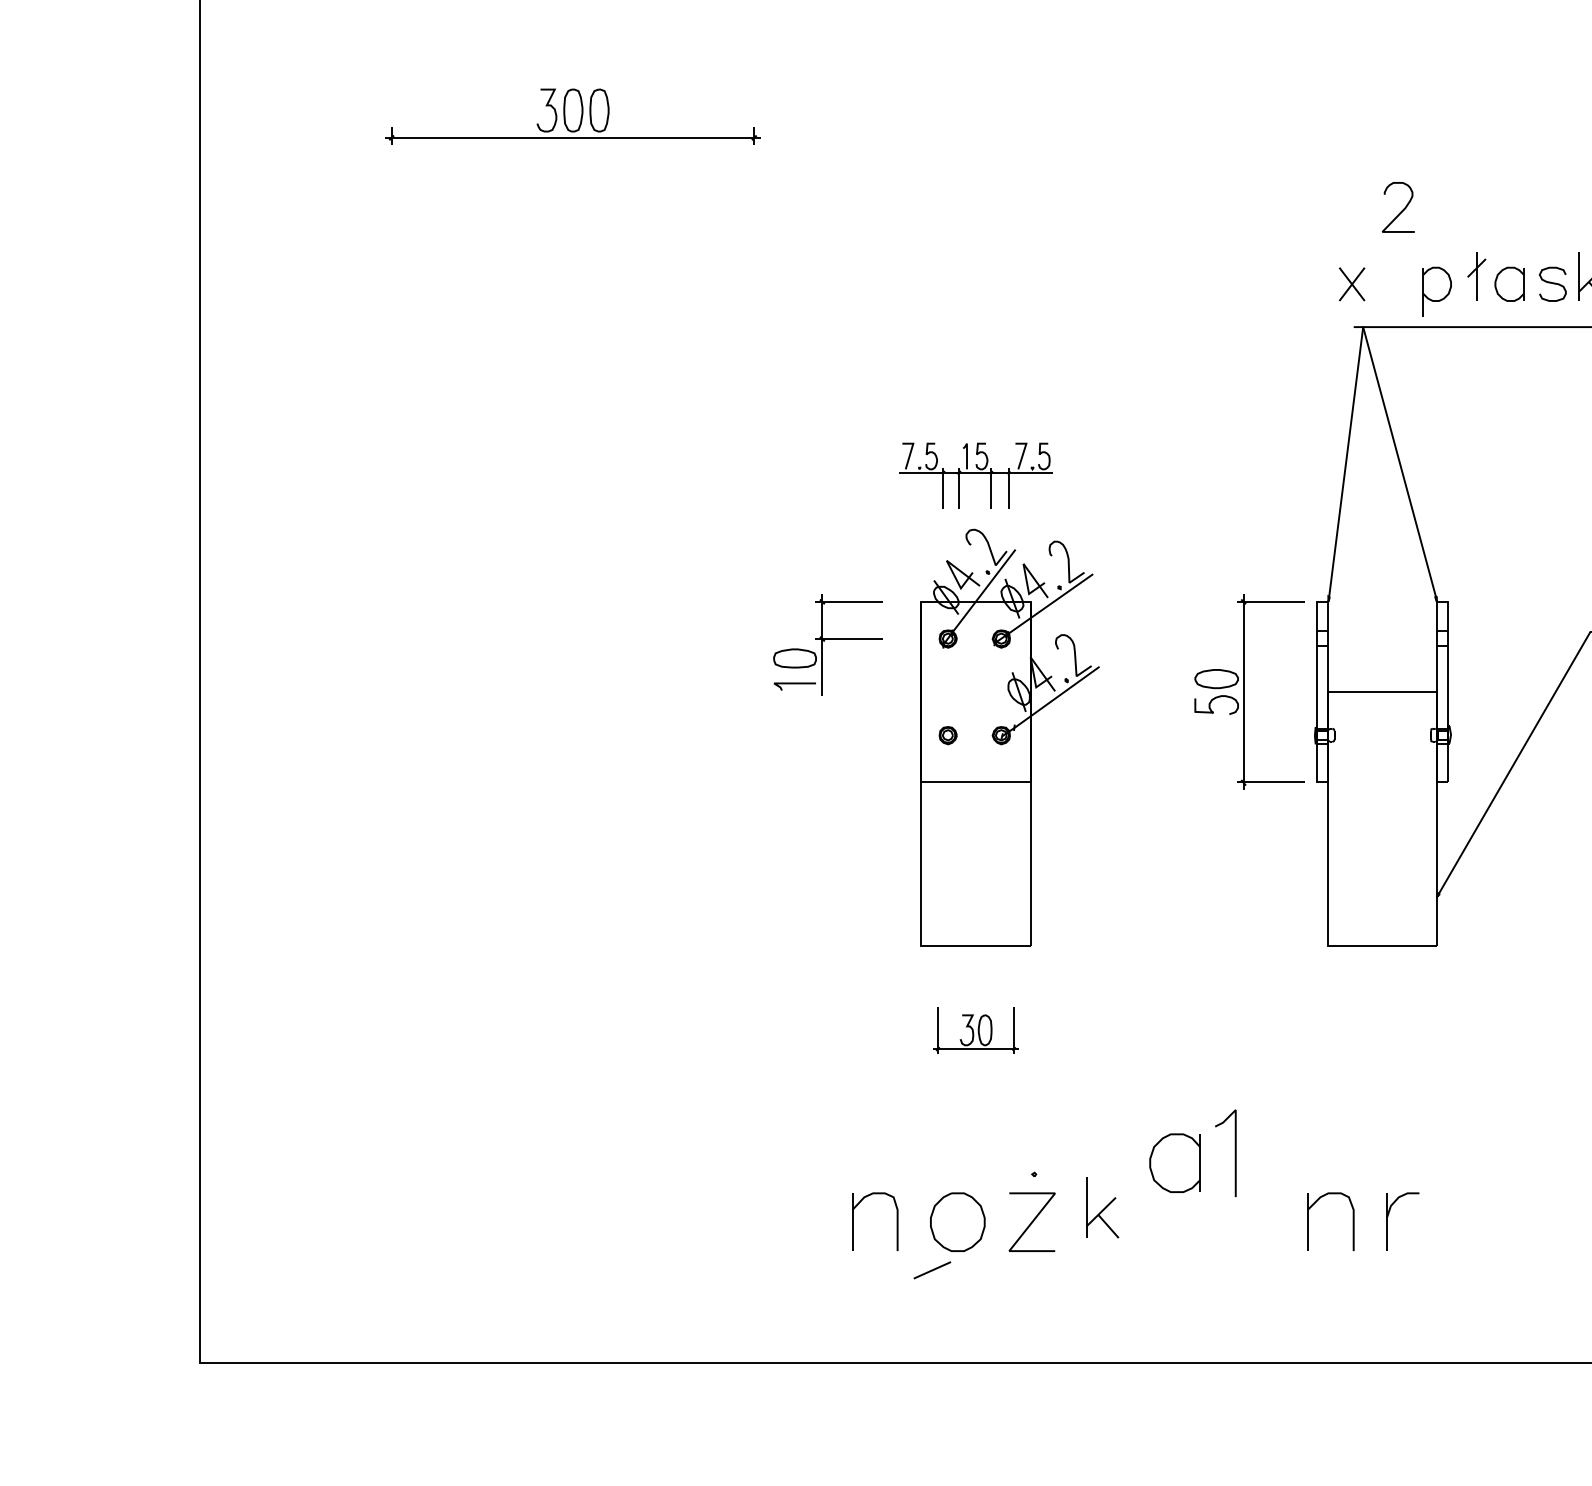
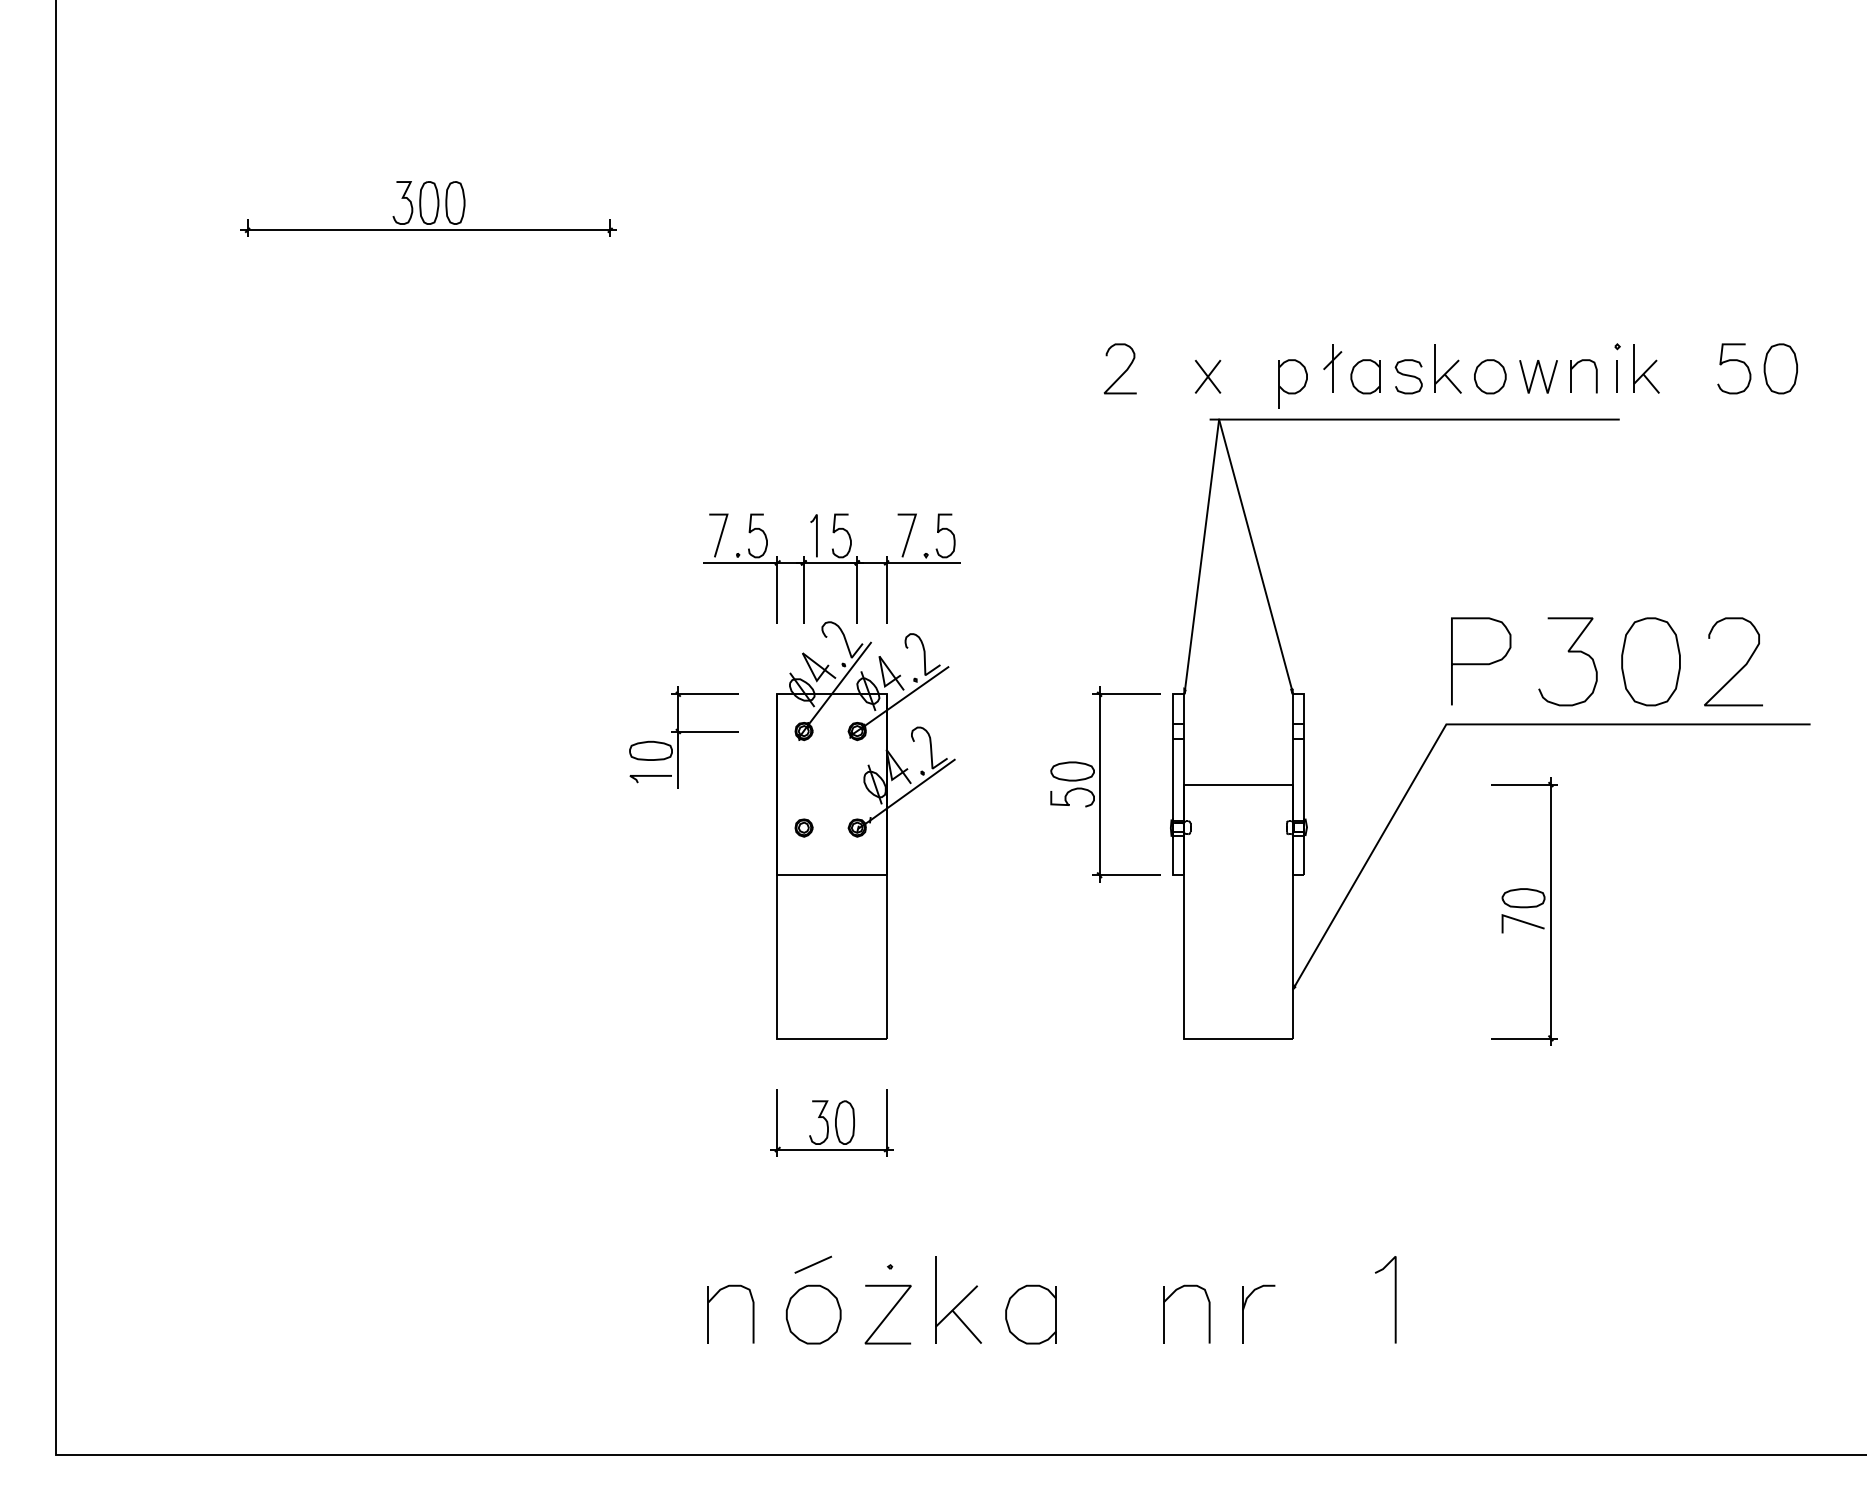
curve: (1401, 211) -> (1123, 372), moved
part: (975, 476) -> (831, 568), size x1.67
part: (975, 1030) -> (831, 1122), size x1.43
curve: (1234, 1153) -> (1394, 1299), moved
part: (1174, 1163) -> (1030, 1314), moved
part: (1102, 1207) -> (958, 1299), size x1.43
line: (932, 1270) -> (813, 1264), moved

